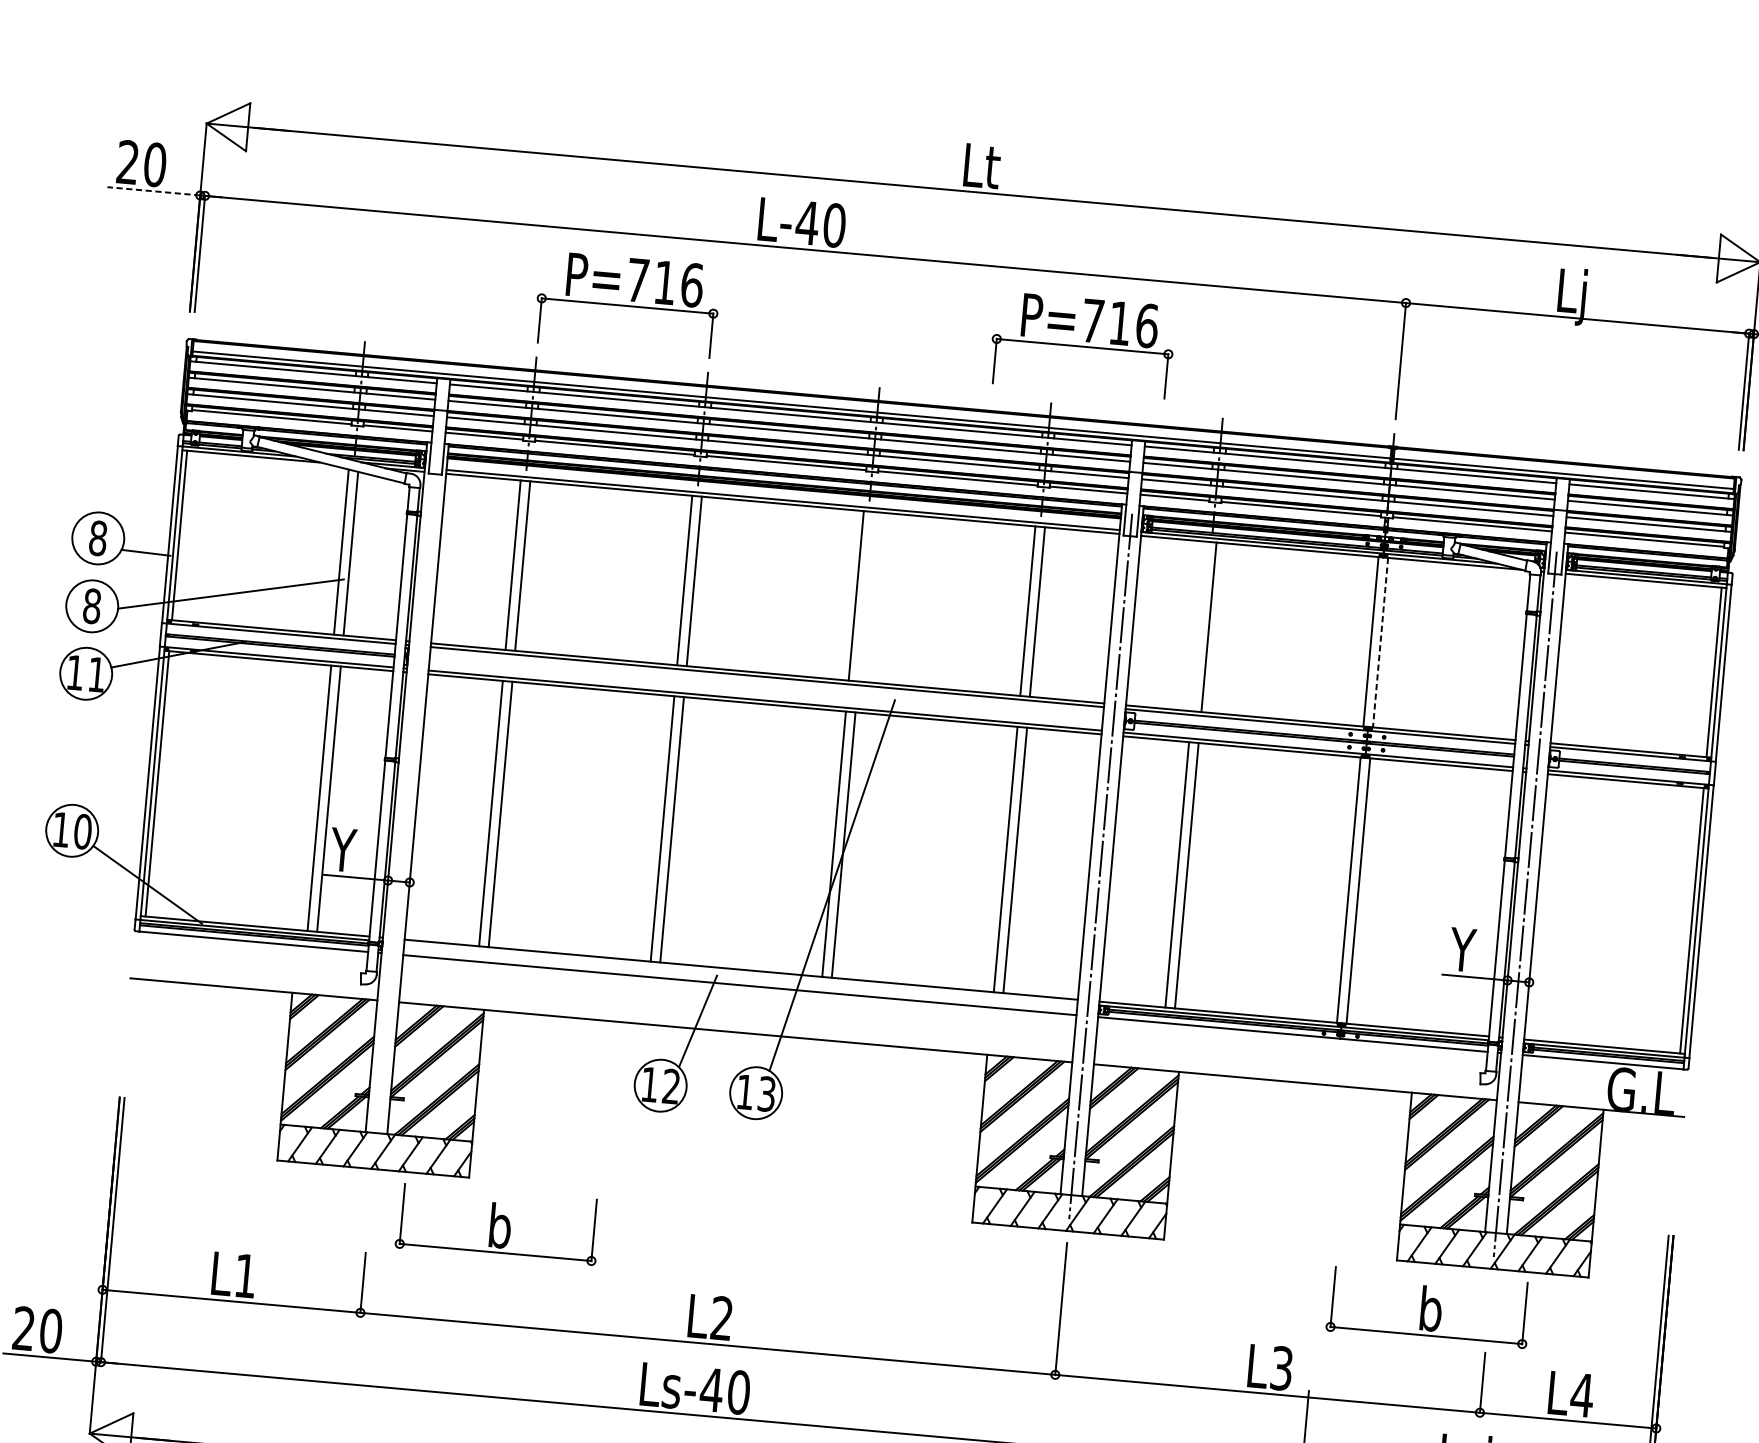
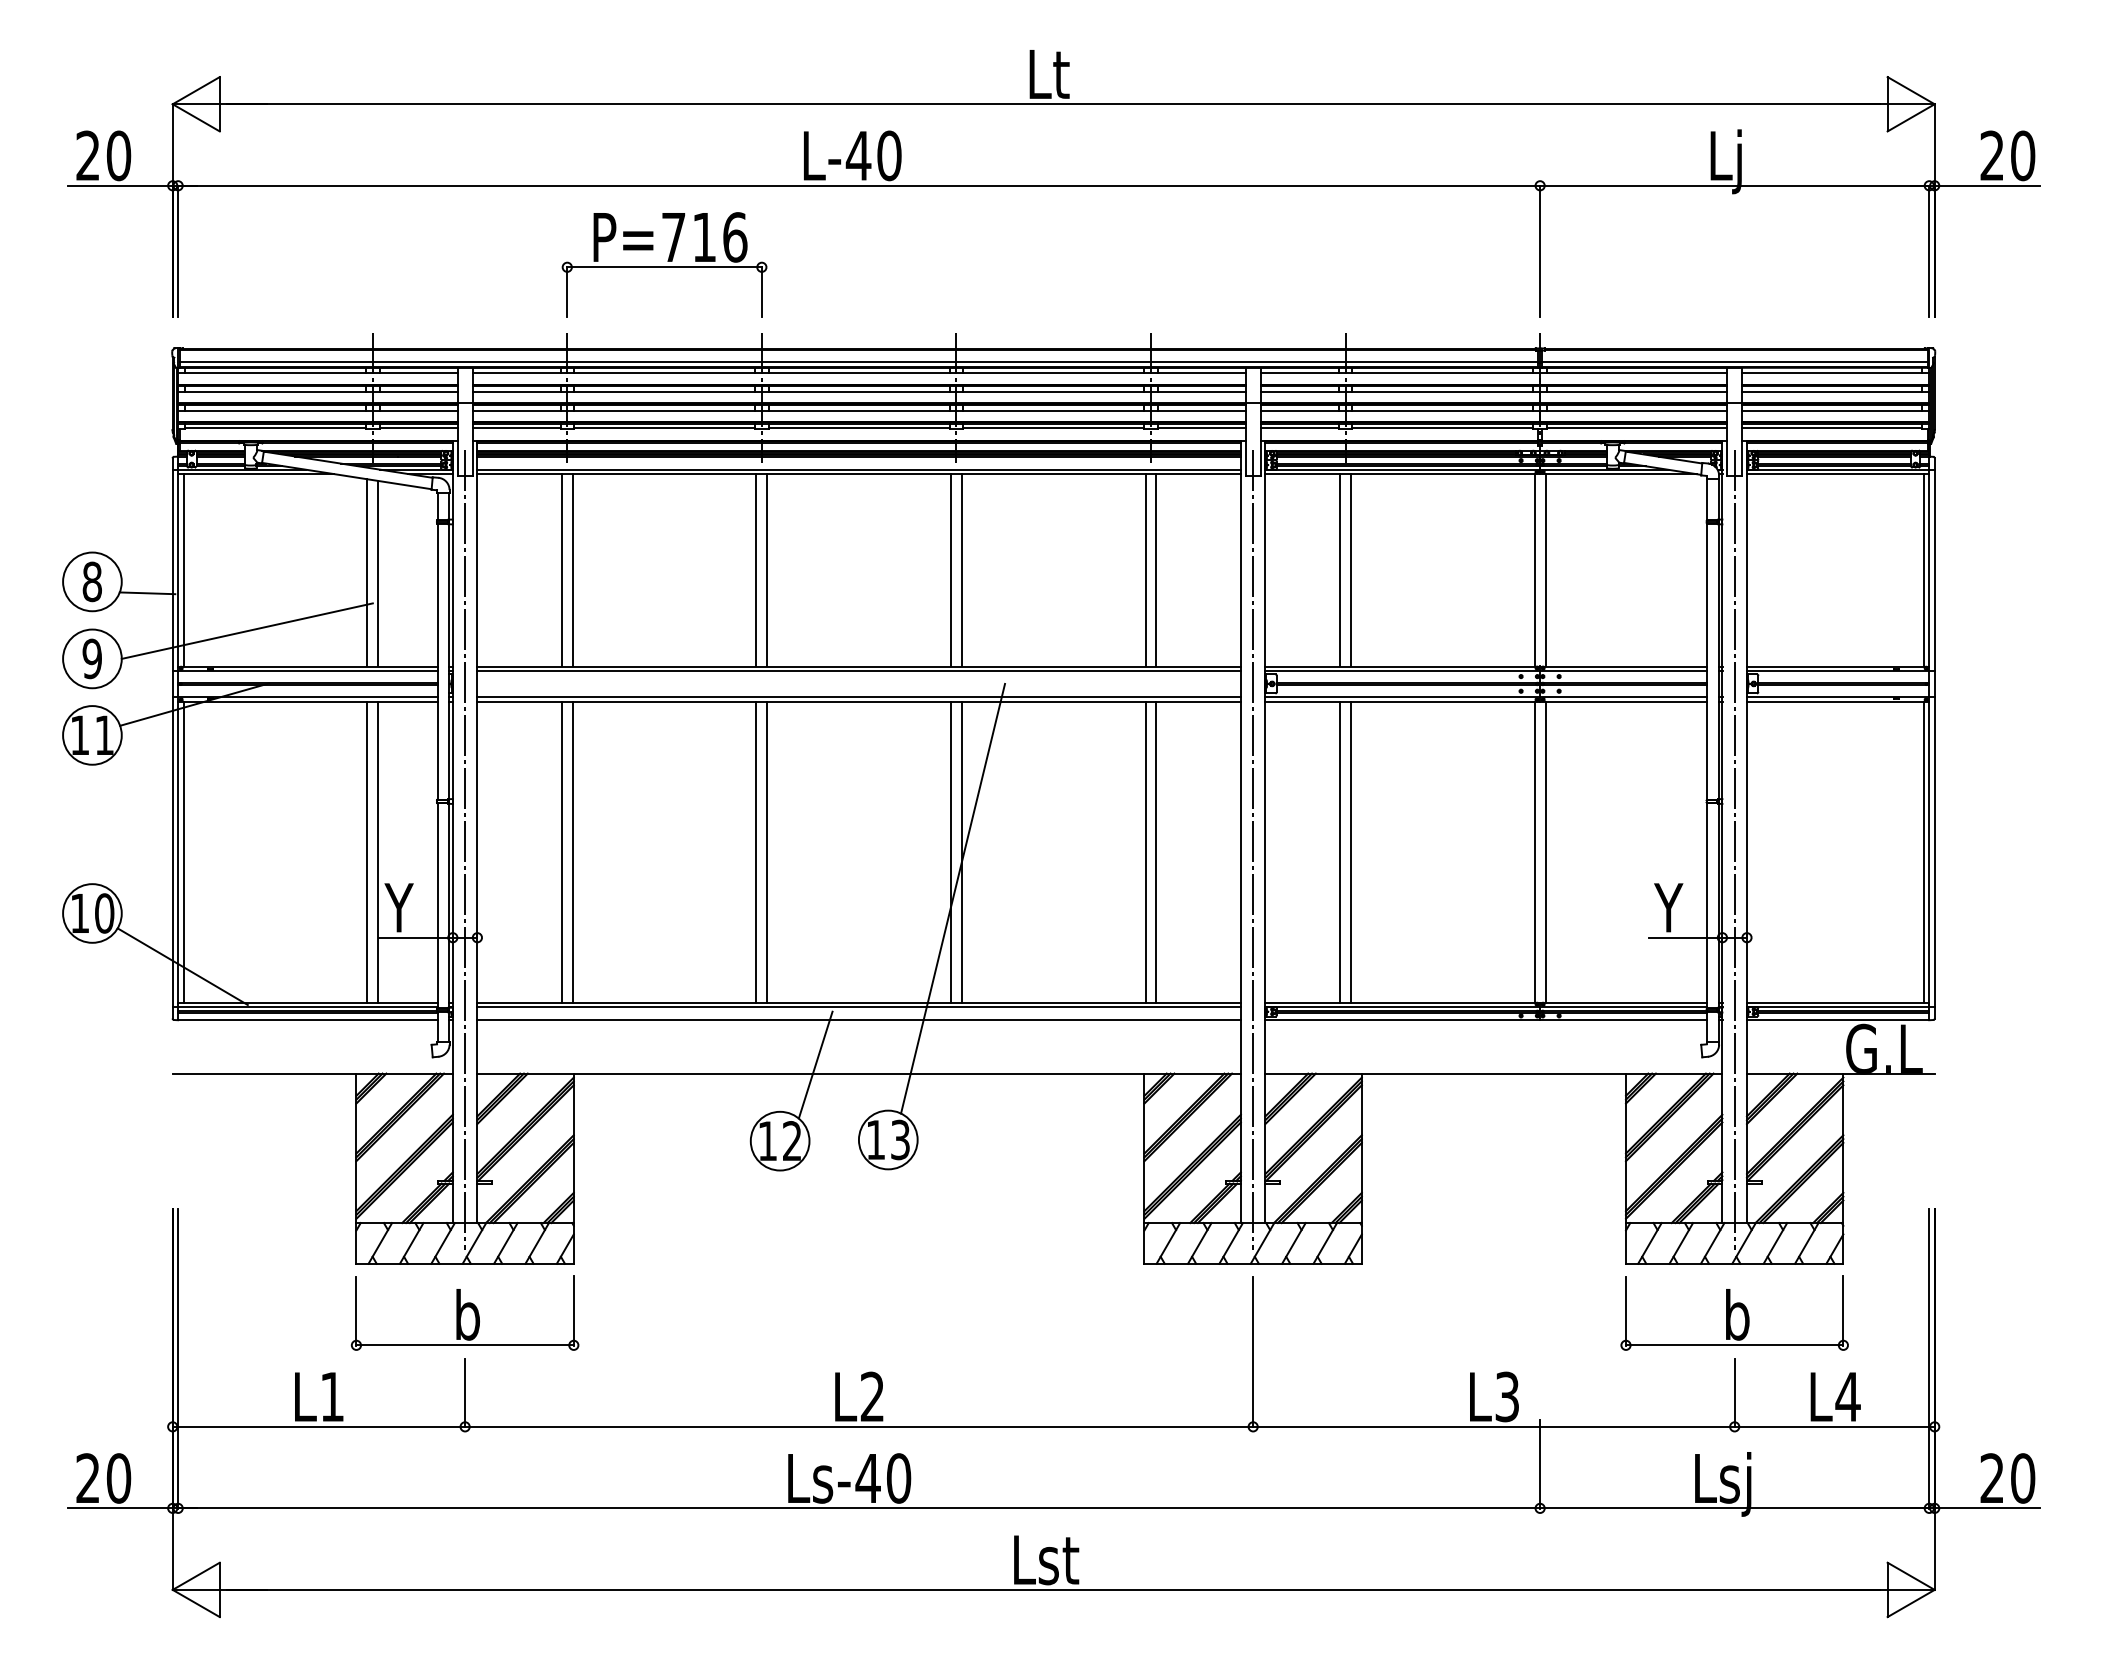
line: (154, 191) -> (120, 185), dashed -> solid
part: (1082, 344) -> (1180, 264), removed
line: (865, 596) -> (961, 570), added
text: (91, 605) -> (91, 658), 8 -> 9
line: (1199, 626) -> (1340, 570), added
line: (1380, 642) -> (1545, 570), dashed -> solid
line: (406, 804) -> (465, 850), added
line: (740, 973) -> (858, 1006), added
part: (497, 1223) -> (464, 1312), moved
part: (1428, 1306) -> (1734, 1312), moved

